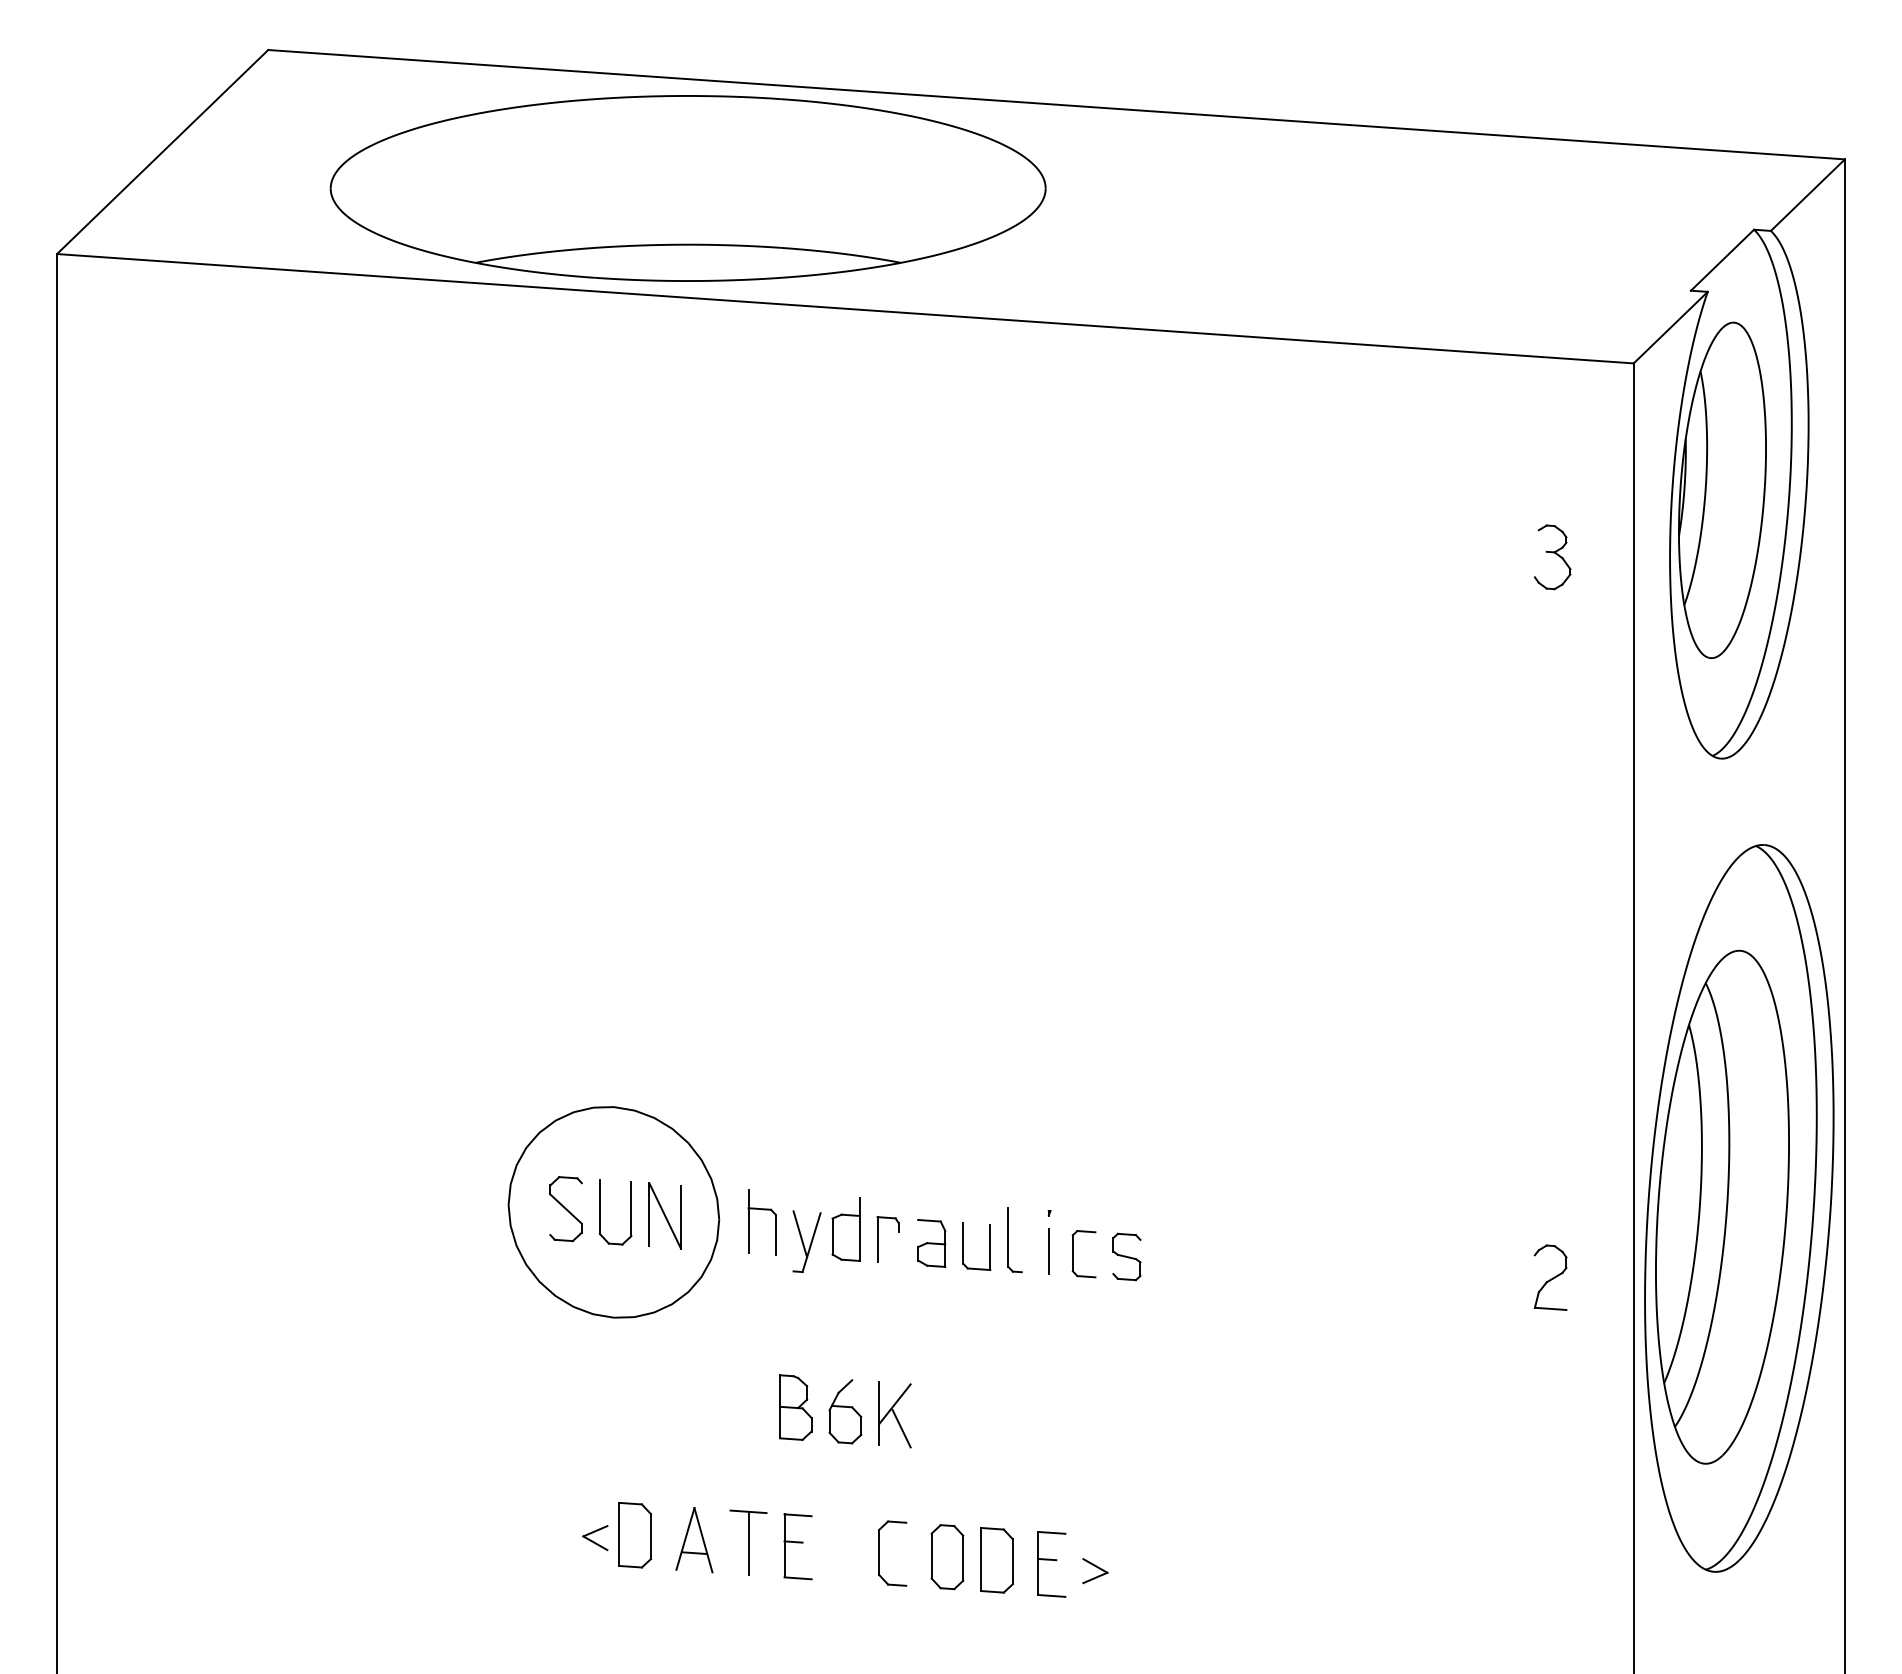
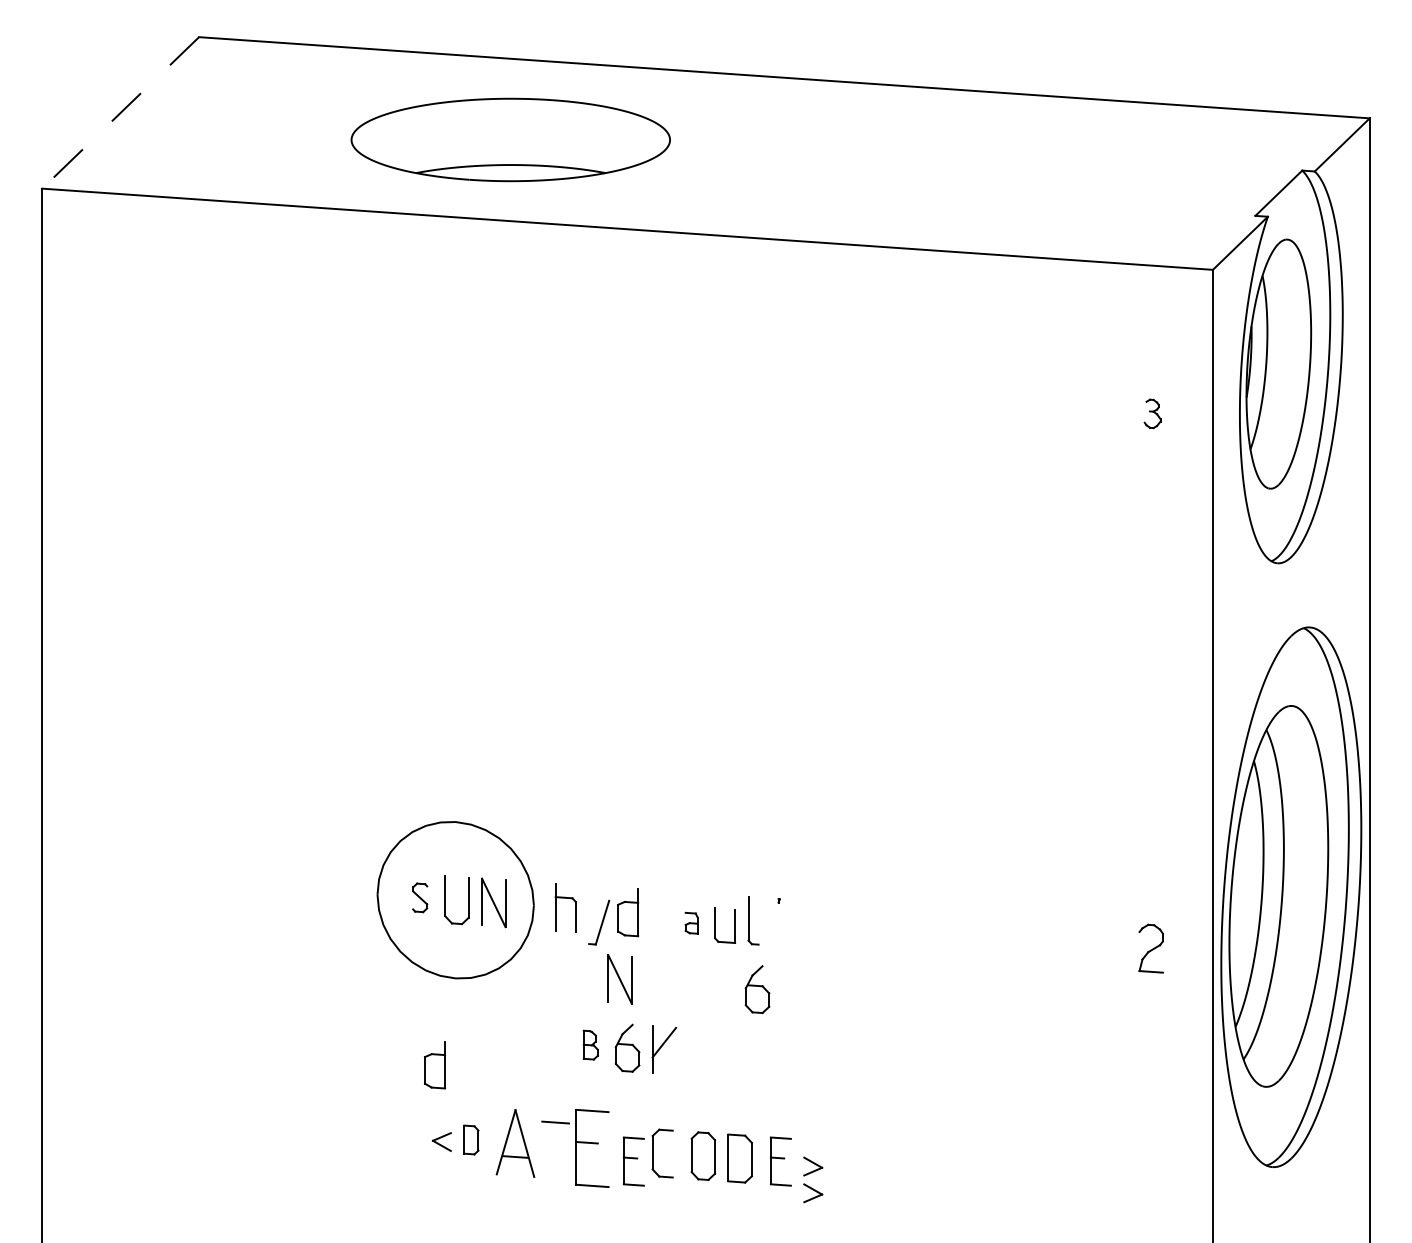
line: (162, 152) -> (120, 113), solid -> dashed
part: (687, 188) -> (510, 139), size x0.6
part: (1552, 557) -> (1152, 413), size x0.6
part: (565, 1209) -> (419, 898), size x0.6
line: (800, 1234) -> (594, 916), removed
part: (878, 1239) -> (652, 920), removed
part: (931, 1243) -> (691, 923), size x0.6
line: (1048, 1251) -> (778, 929), removed
part: (1073, 1254) -> (796, 931), removed
part: (1126, 1256) -> (836, 932), removed
part: (834, 1318) -> (619, 979), added
part: (1020, 1332) -> (757, 989), added
part: (795, 1407) -> (590, 1045), size x0.6
line: (901, 1428) -> (669, 1060), removed
part: (585, 1434) -> (434, 1065), added
part: (634, 1535) -> (470, 1140), size x0.6
part: (694, 1540) -> (515, 1143), size x1.4
line: (748, 1542) -> (555, 1145), removed
part: (797, 1546) -> (592, 1148), size x1.6
part: (853, 1564) -> (633, 1161), added
part: (1095, 1606) -> (813, 1192), added

